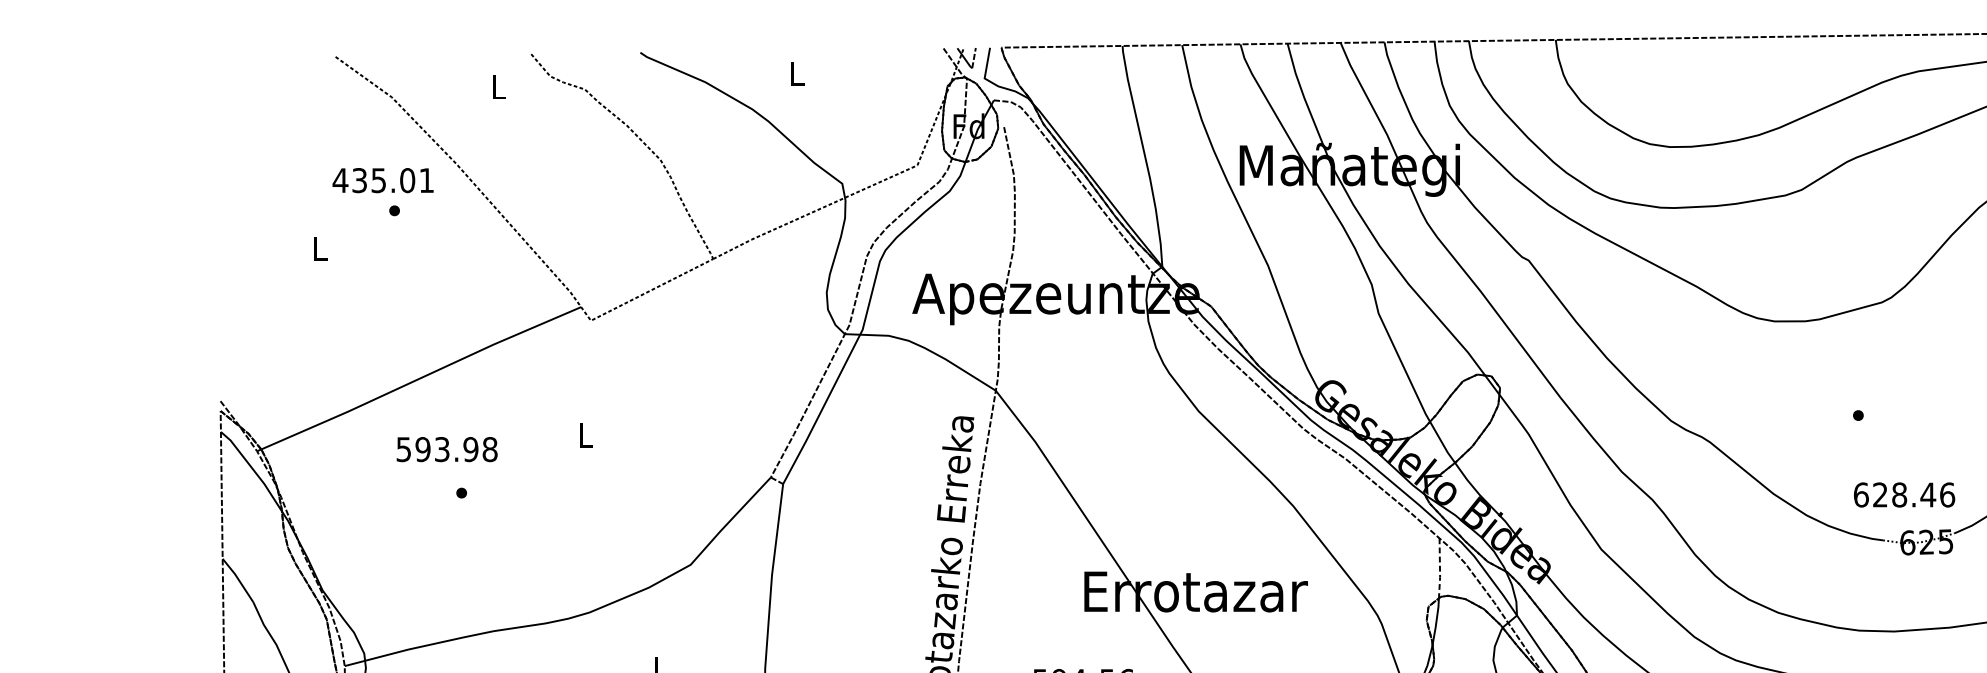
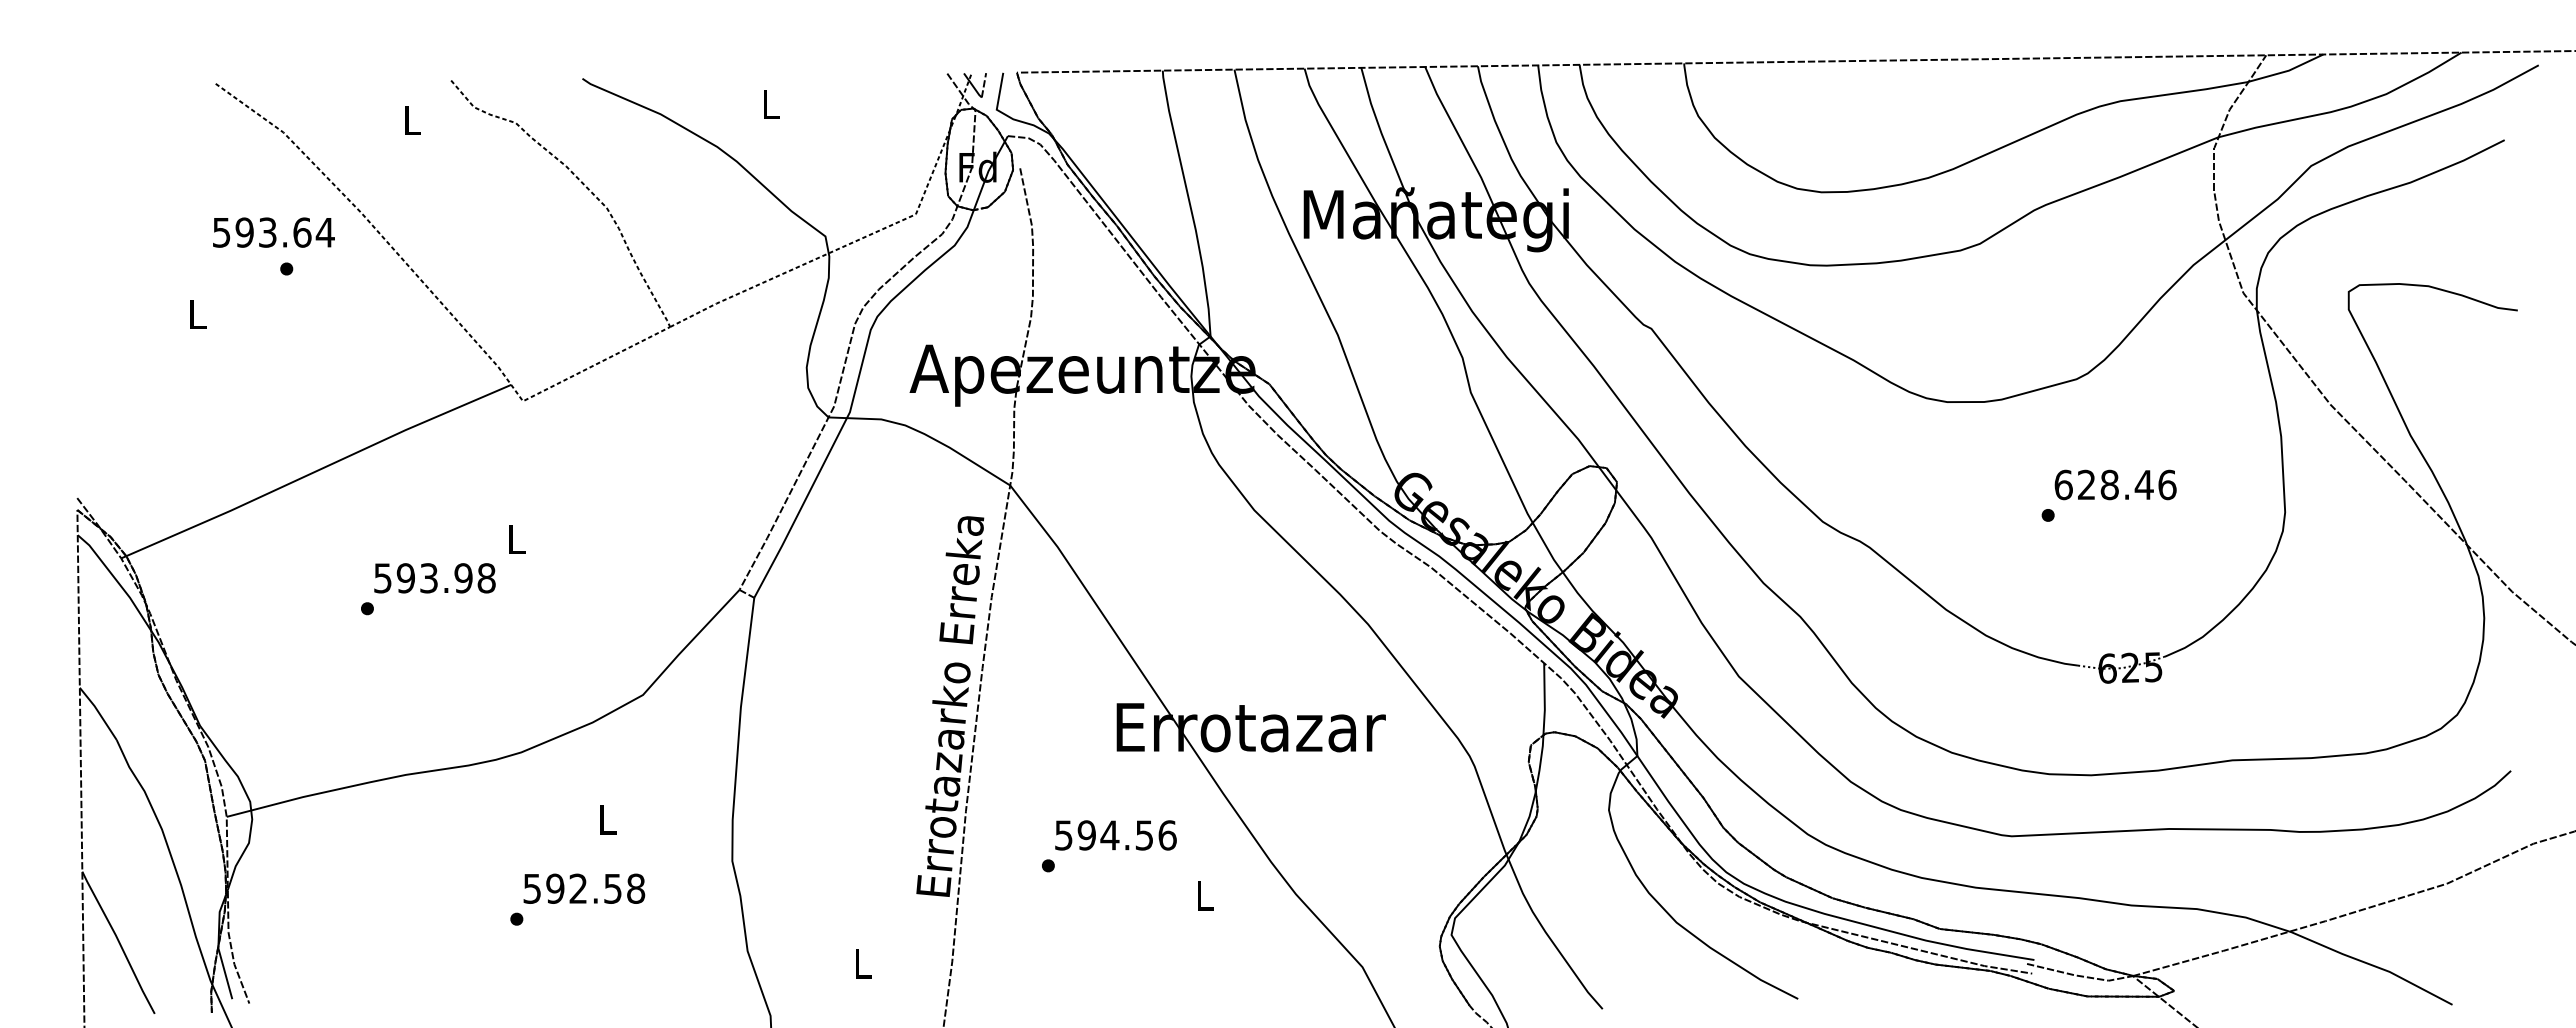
text: (383, 180) -> (273, 232), 435.01 -> 593.64
text: (446, 449) -> (434, 578), moved
text: (1904, 494) -> (2115, 484), moved
line: (1439, 569) -> (1544, 700), dashed -> solid

